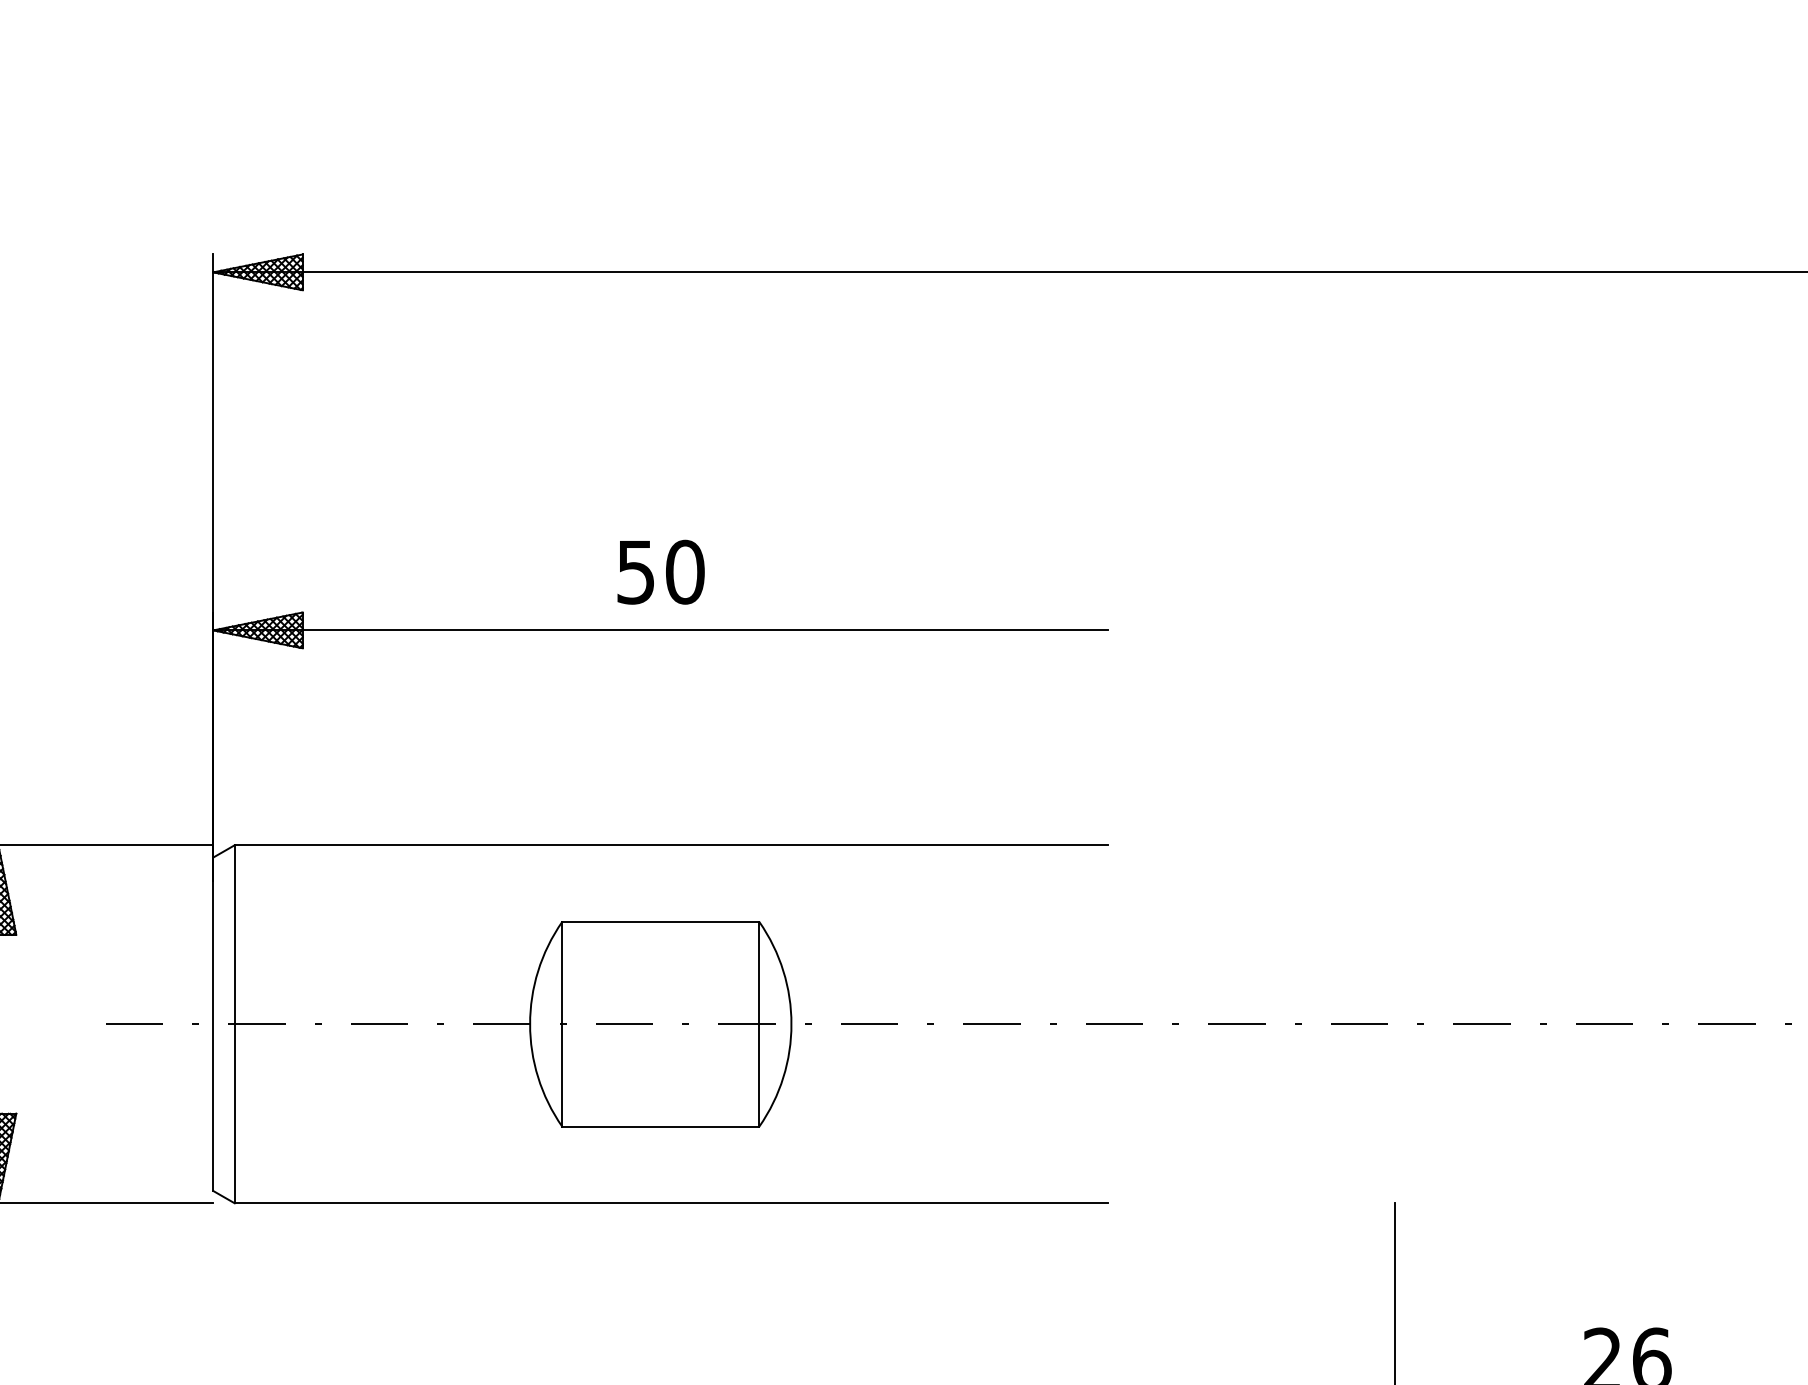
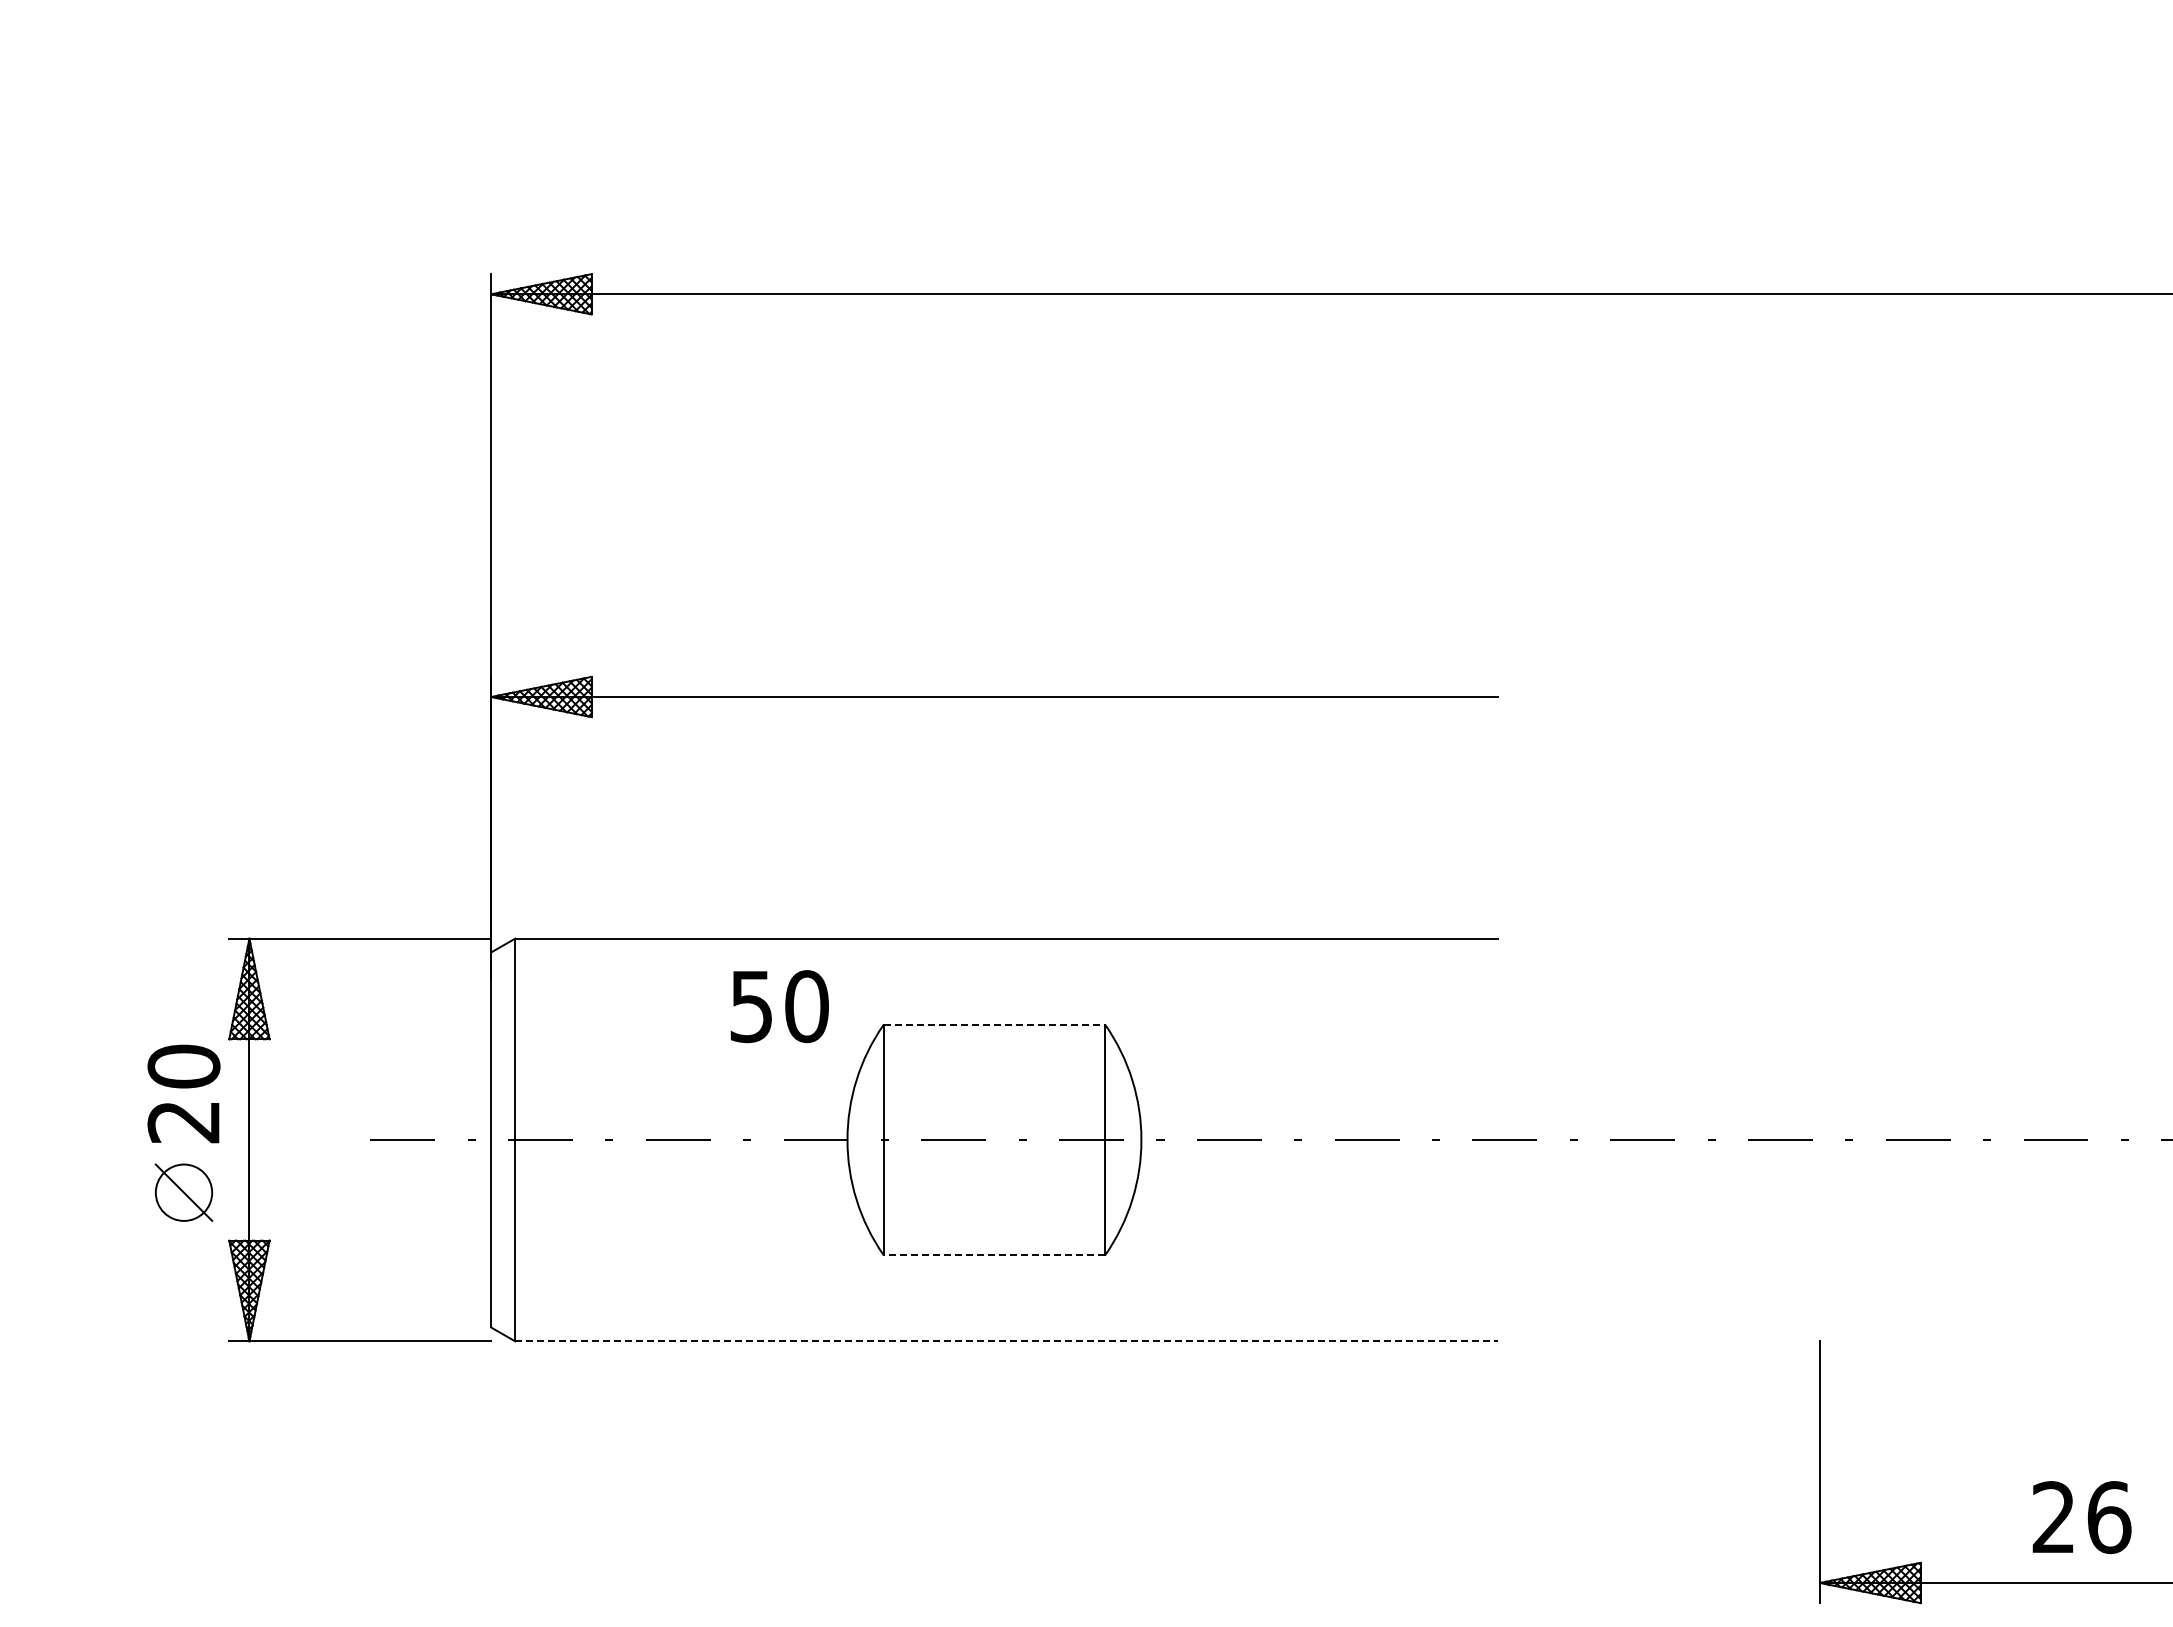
text: (660, 572) -> (779, 1006), moved
line: (660, 921) -> (994, 1024), solid -> dashed
line: (660, 1126) -> (994, 1255), solid -> dashed
line: (672, 1203) -> (1007, 1341), solid -> dashed

